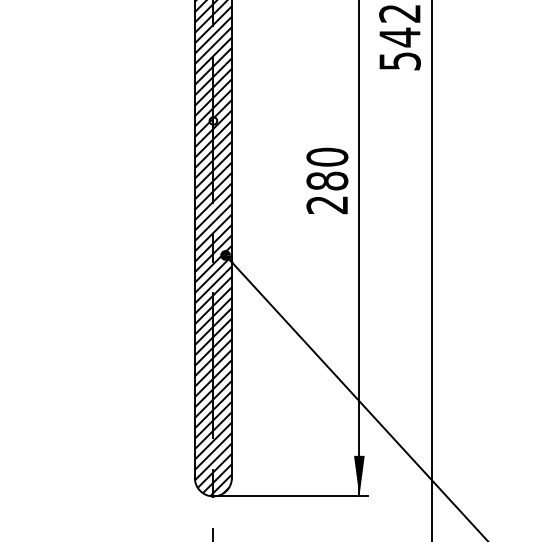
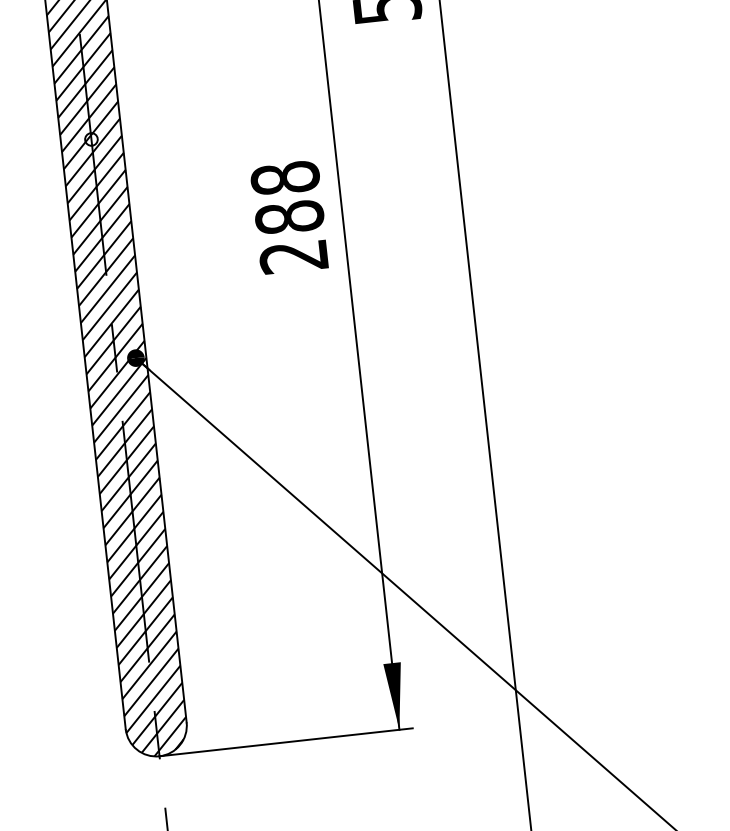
text: (327, 156) -> (285, 177), 280 -> 288

